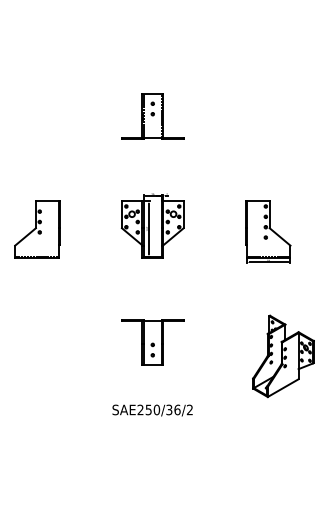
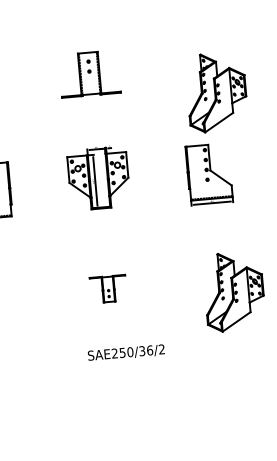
part: (283, 147) -> (216, 92), added
part: (152, 342) -> (108, 289), size x0.6
text: (152, 410) -> (126, 353), moved

